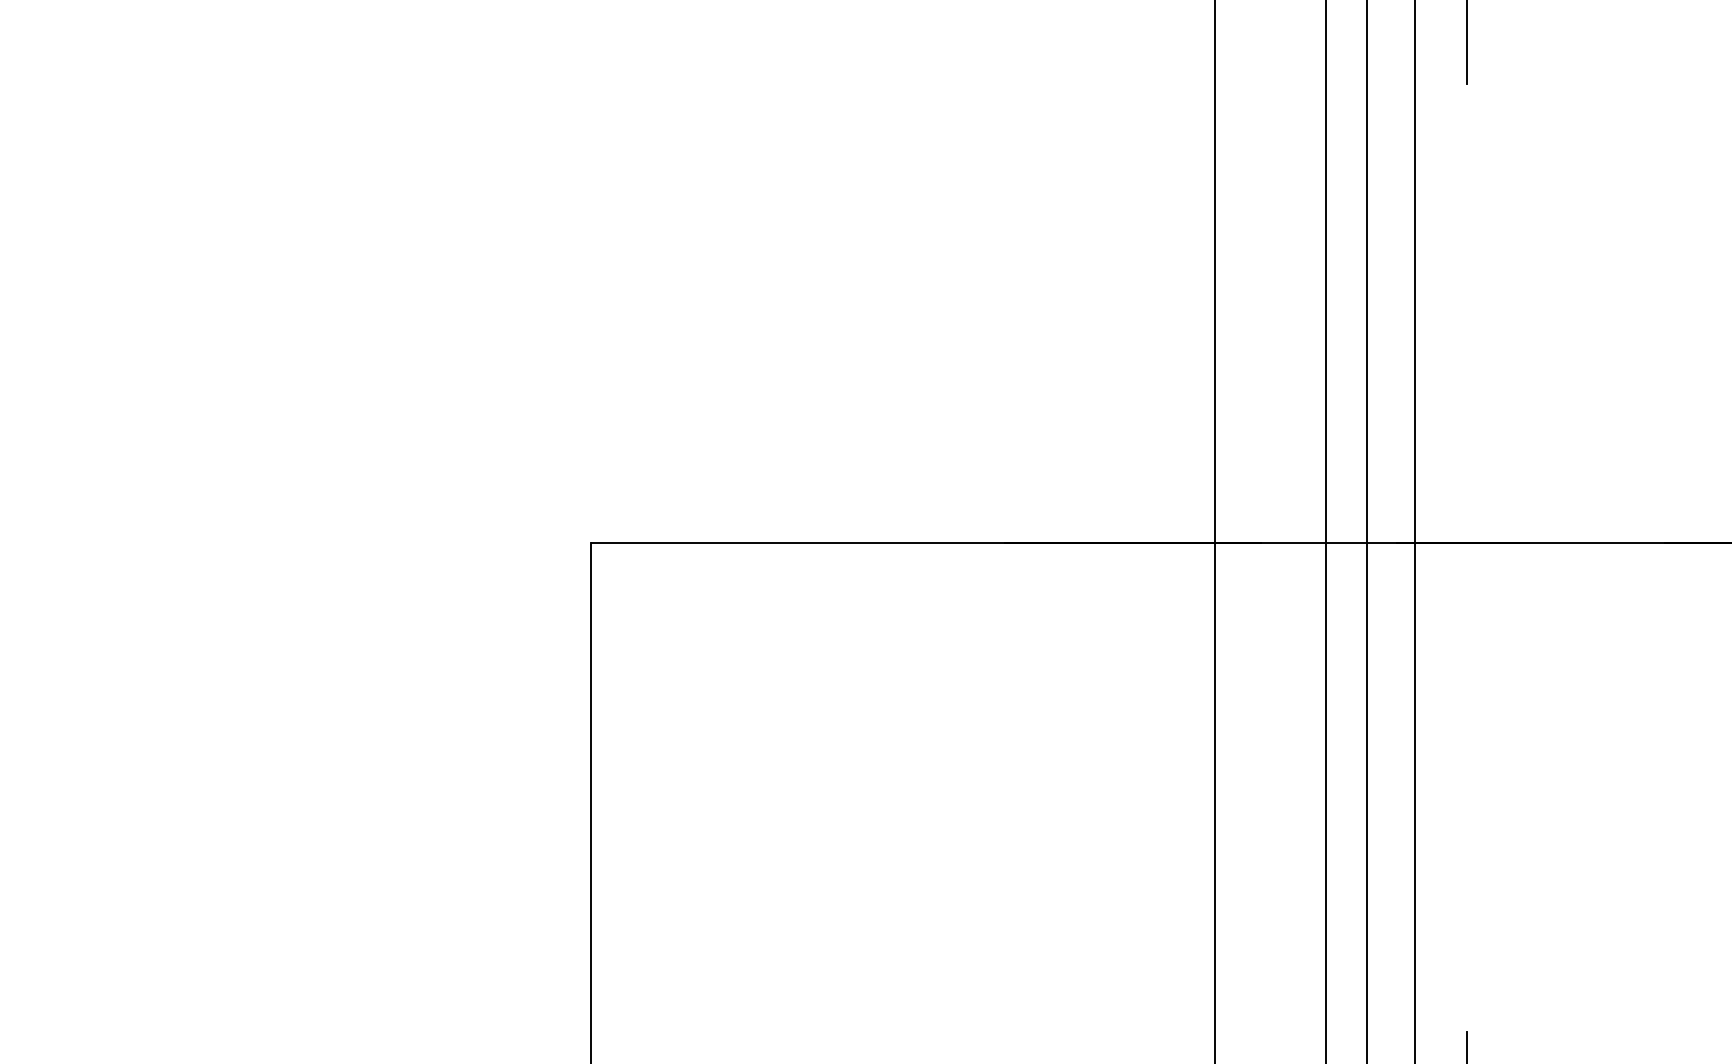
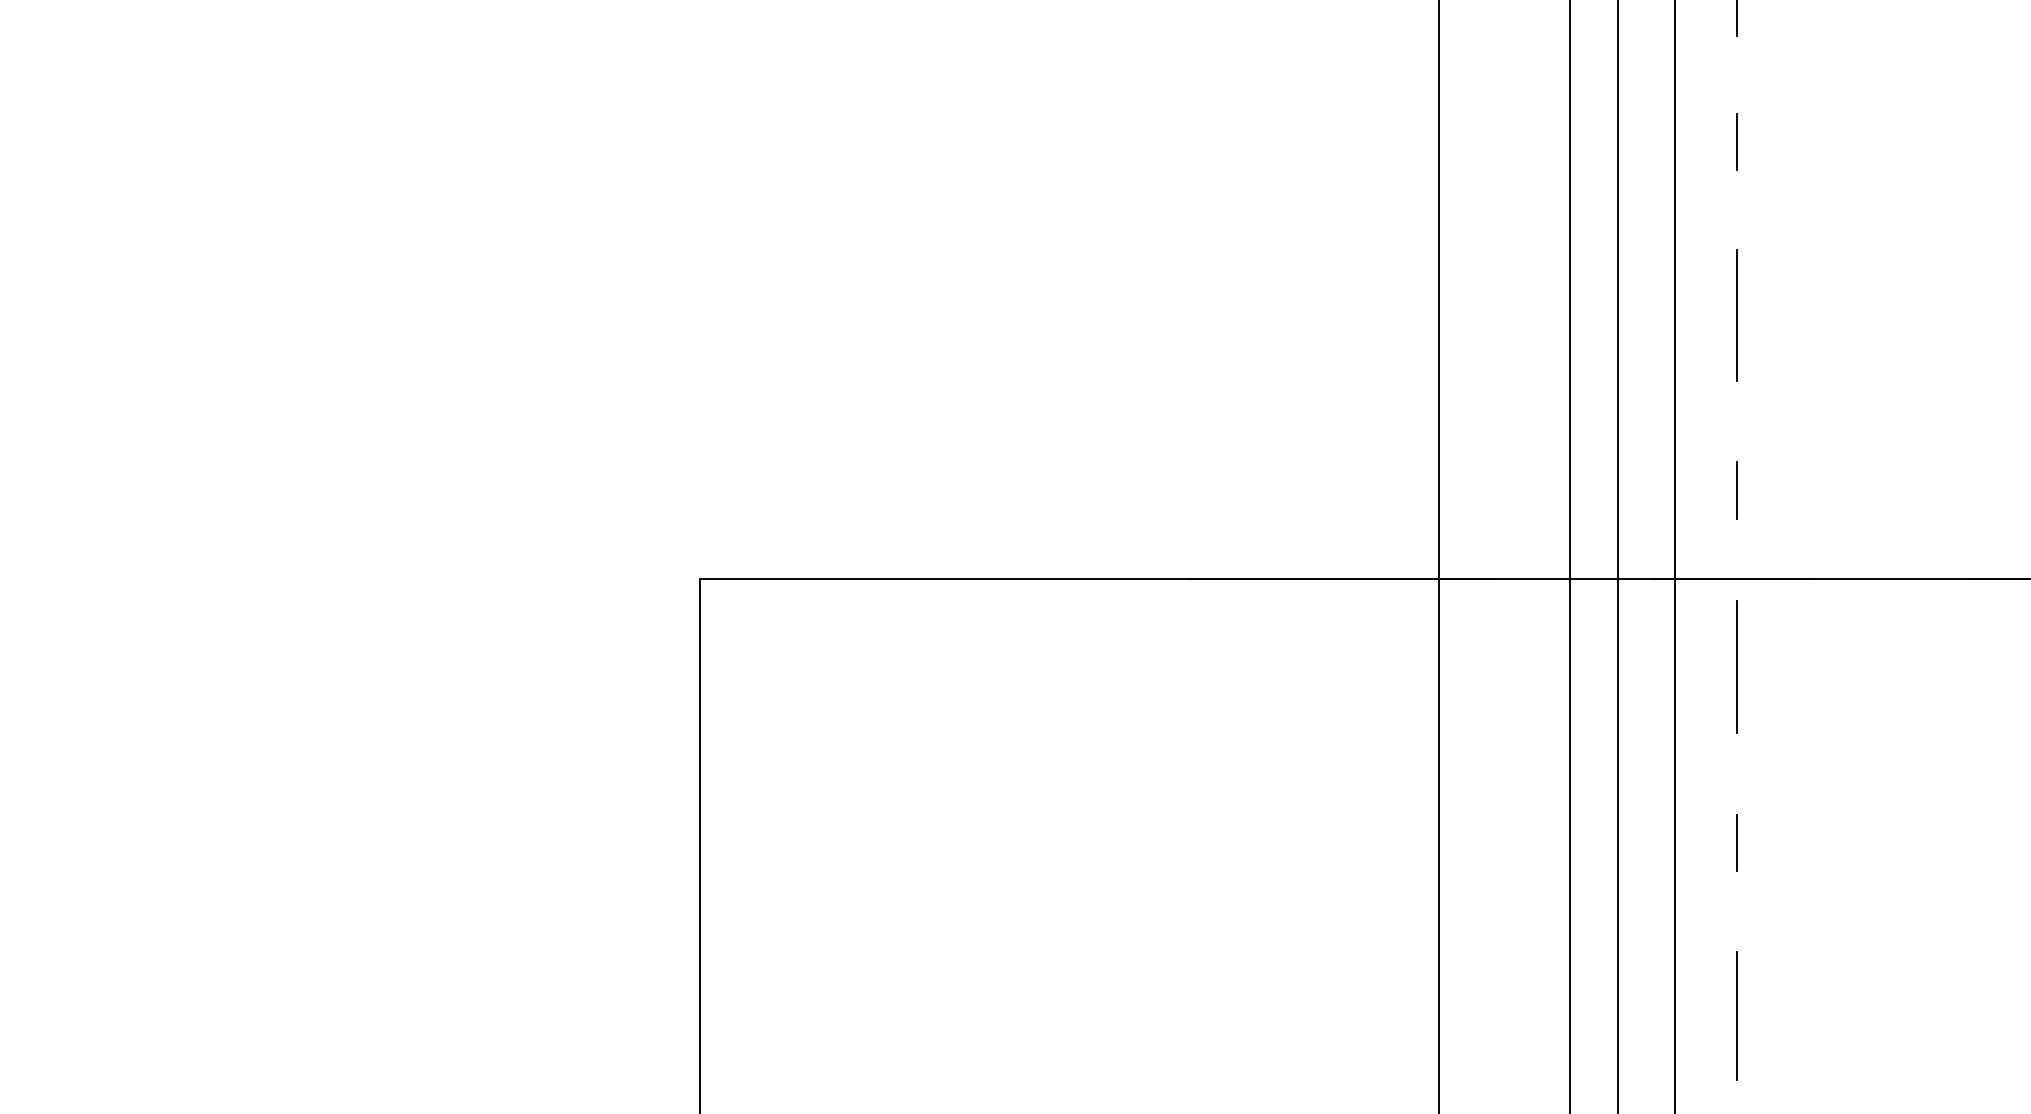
line: (1466, 173) -> (1736, 141), added
line: (1466, 320) -> (1736, 315), added
line: (1466, 468) -> (1736, 490), added
line: (1466, 617) -> (1736, 667), added
line: (1466, 765) -> (1736, 842), added
line: (1466, 911) -> (1736, 1015), added

